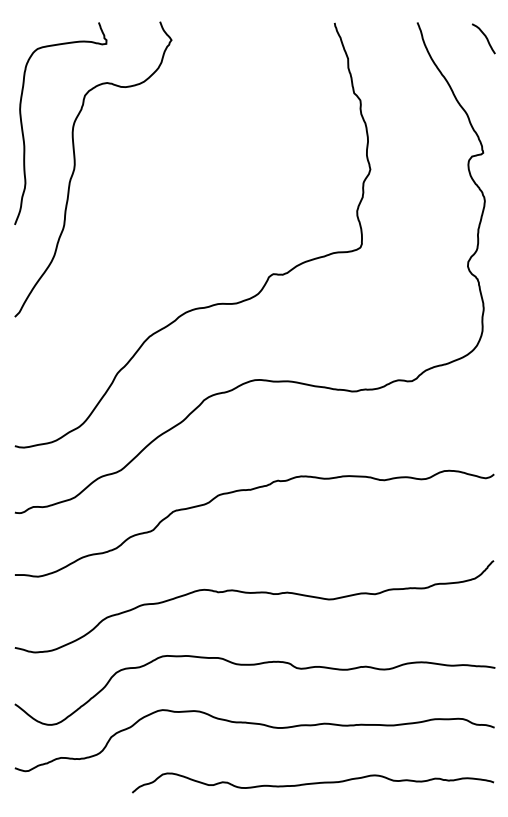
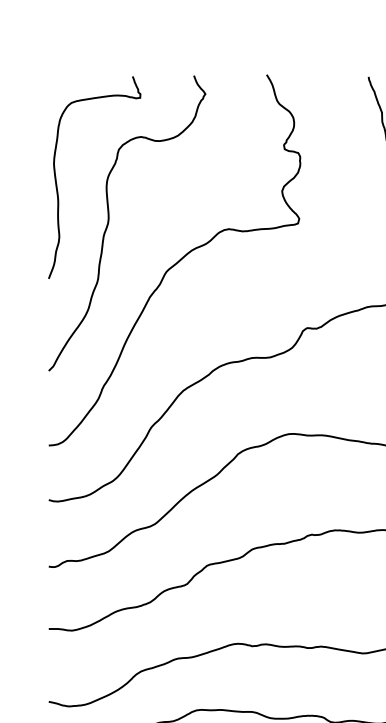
curve: (142, 208) -> (176, 262), added

